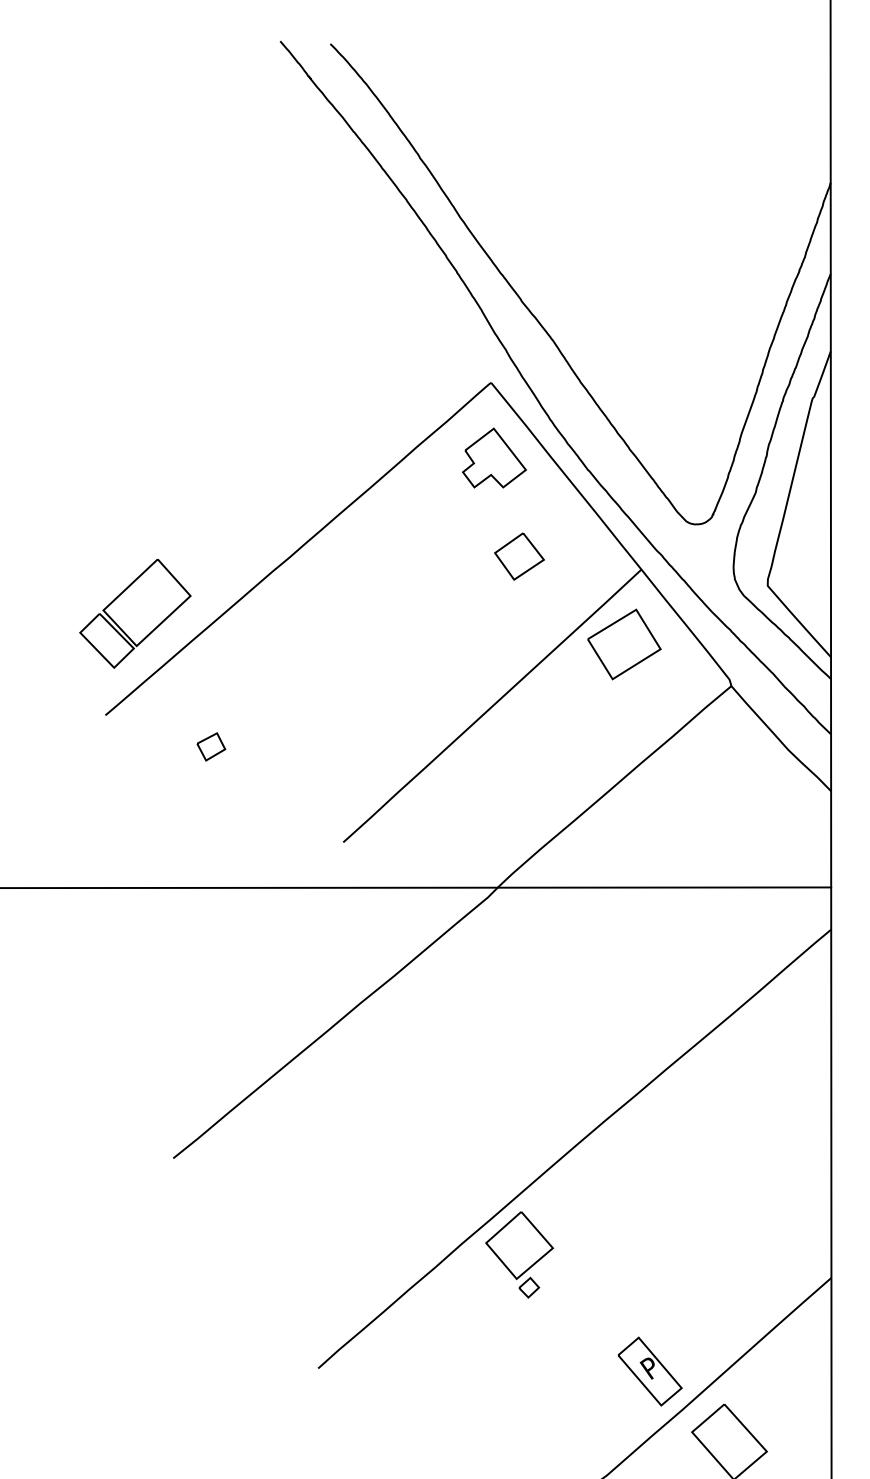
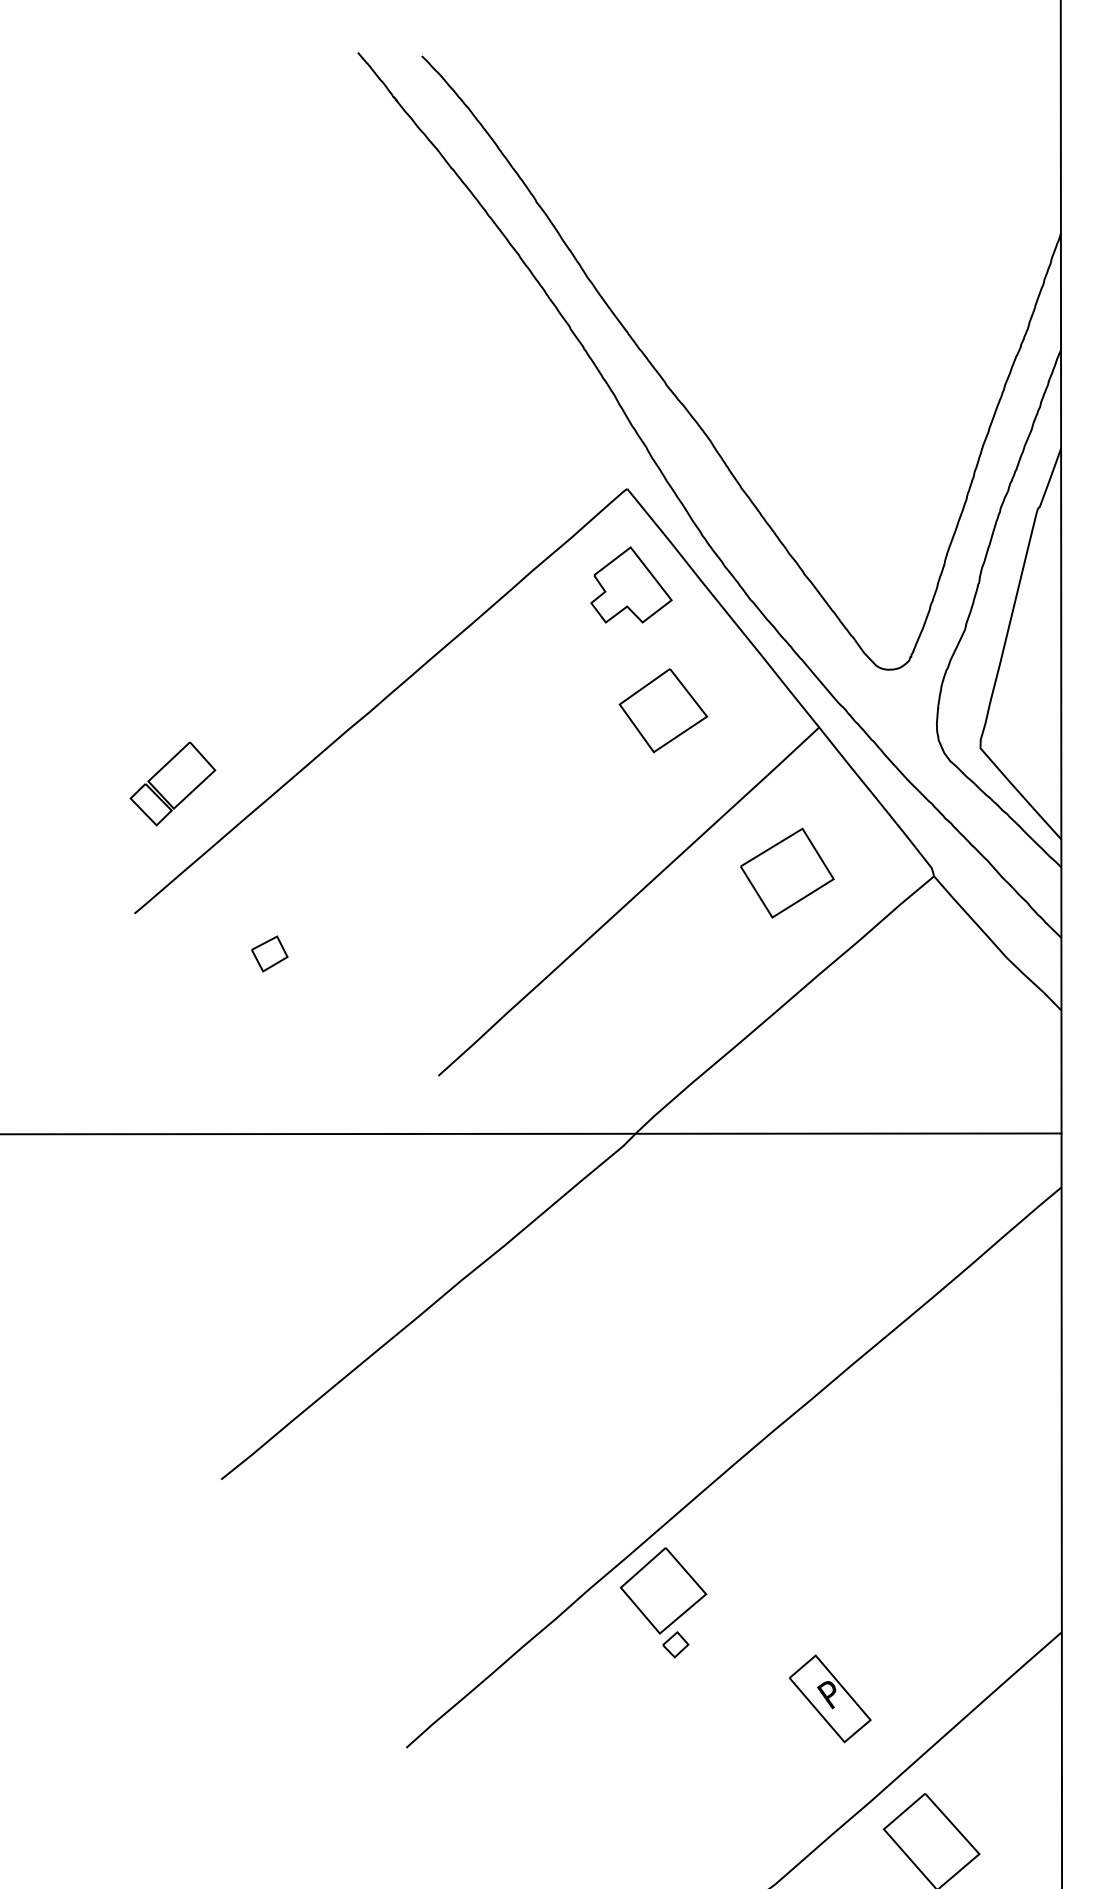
part: (519, 556) -> (663, 710), size x1.4
part: (135, 613) -> (172, 783), size x0.6
part: (624, 643) -> (787, 872), moved
part: (650, 1371) -> (830, 1698), moved

